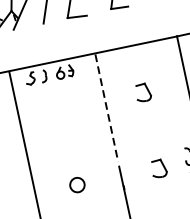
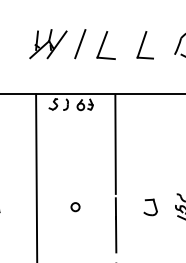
part: (143, 92) -> (150, 137), removed
line: (106, 108) -> (115, 144), dashed -> solid
circle: (77, 185) -> (75, 207), size x0.62

